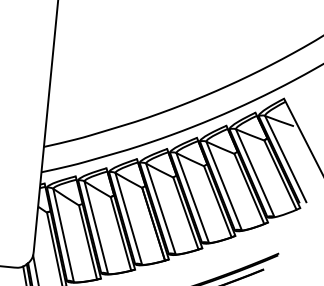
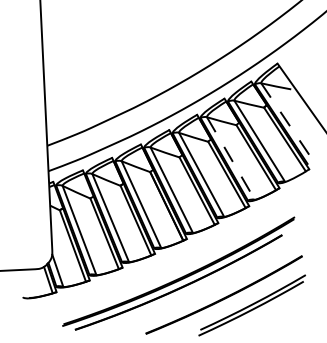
line: (285, 158) -> (287, 122), solid -> dashed
line: (223, 186) -> (230, 158), solid -> dashed

